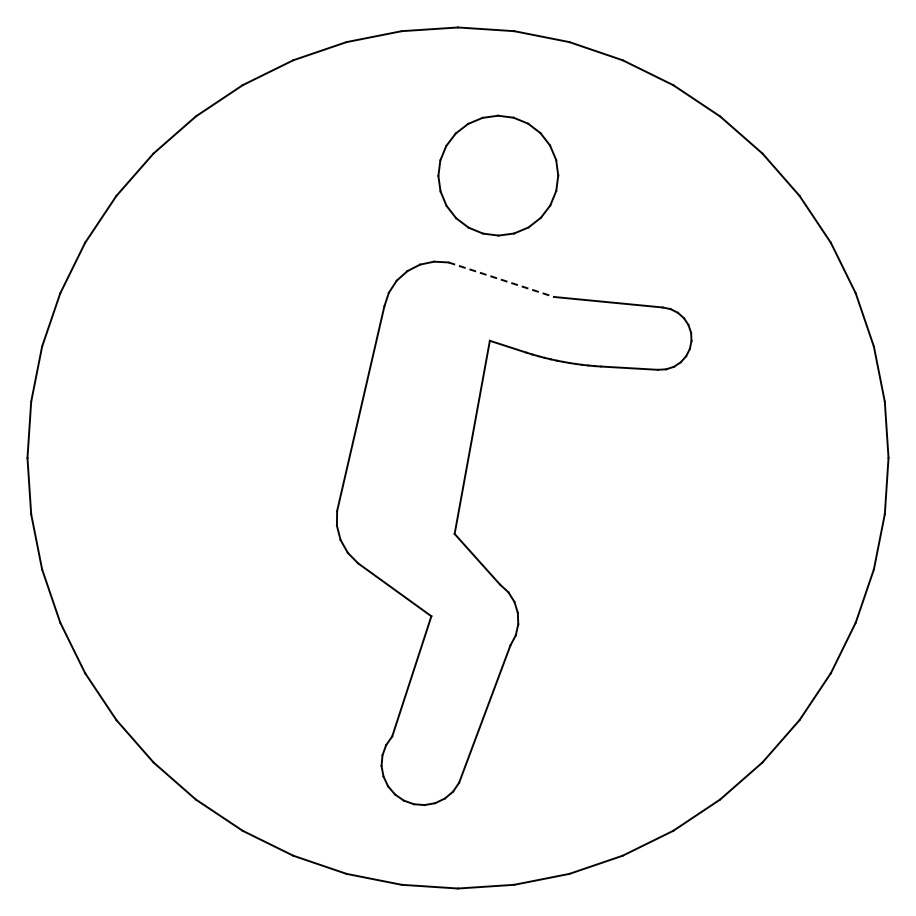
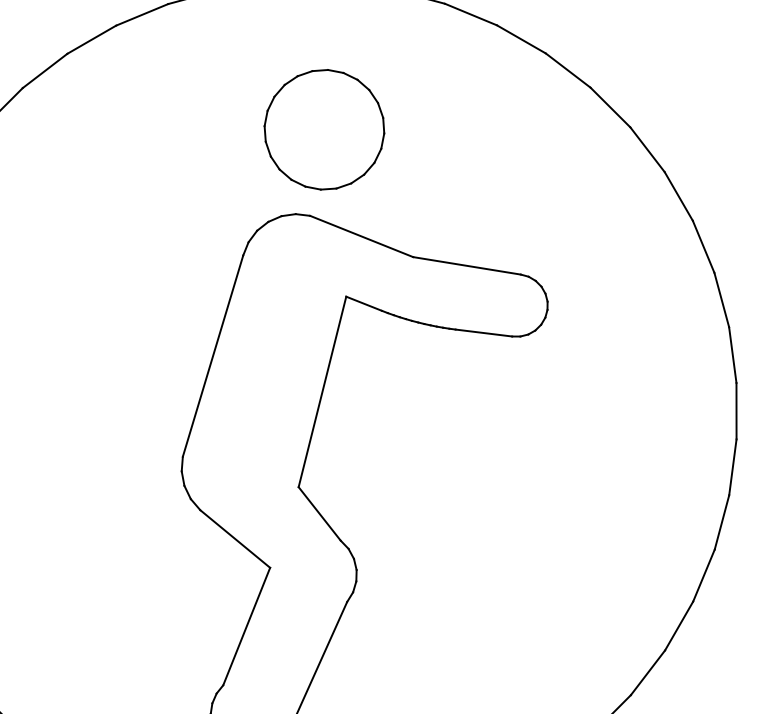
part: (498, 175) -> (324, 129), moved
line: (501, 279) -> (361, 236), dashed -> solid

